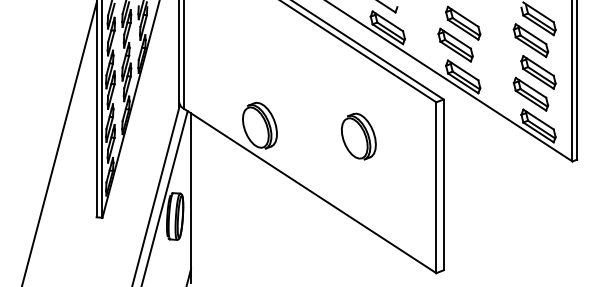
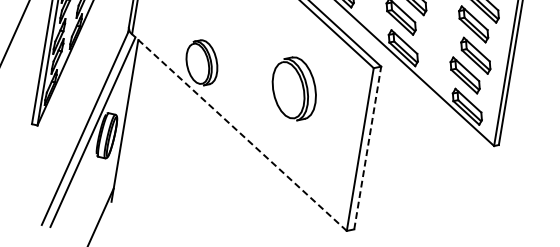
part: (358, 136) -> (294, 88), size x1.4
line: (443, 184) -> (367, 147), solid -> dashed
line: (310, 190) -> (239, 132), solid -> dashed

